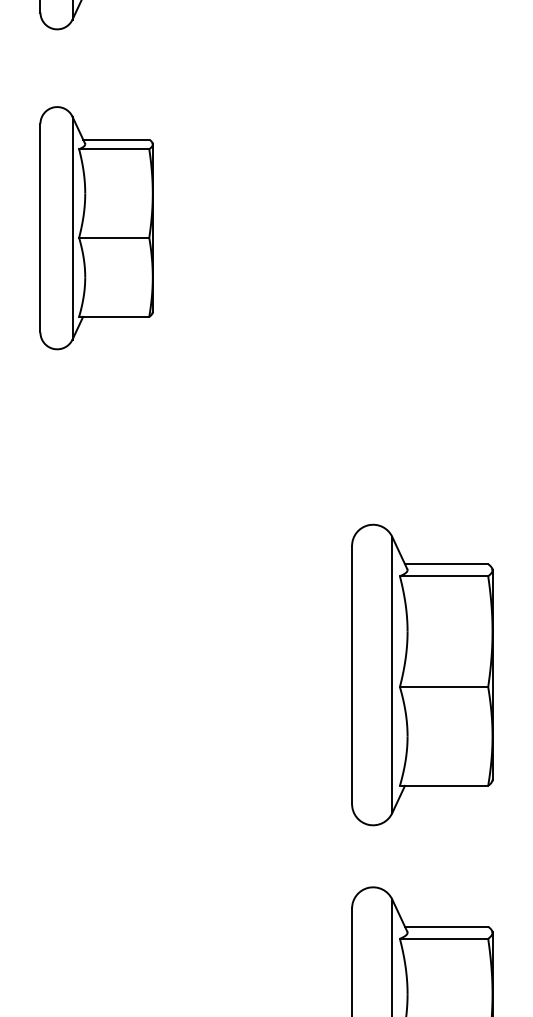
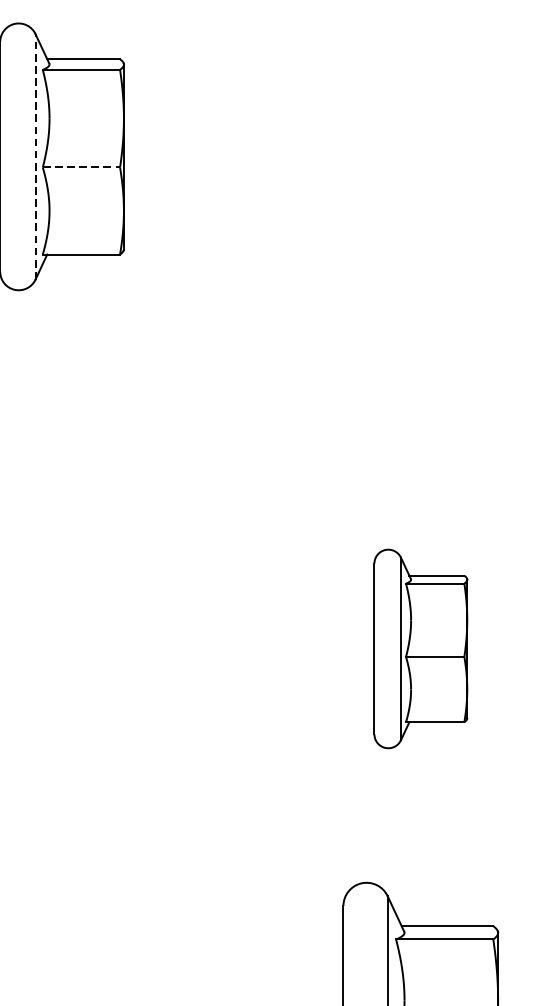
line: (72, 227) -> (35, 156), solid -> dashed
line: (114, 237) -> (81, 167), solid -> dashed
part: (422, 674) -> (420, 648), size x0.6

